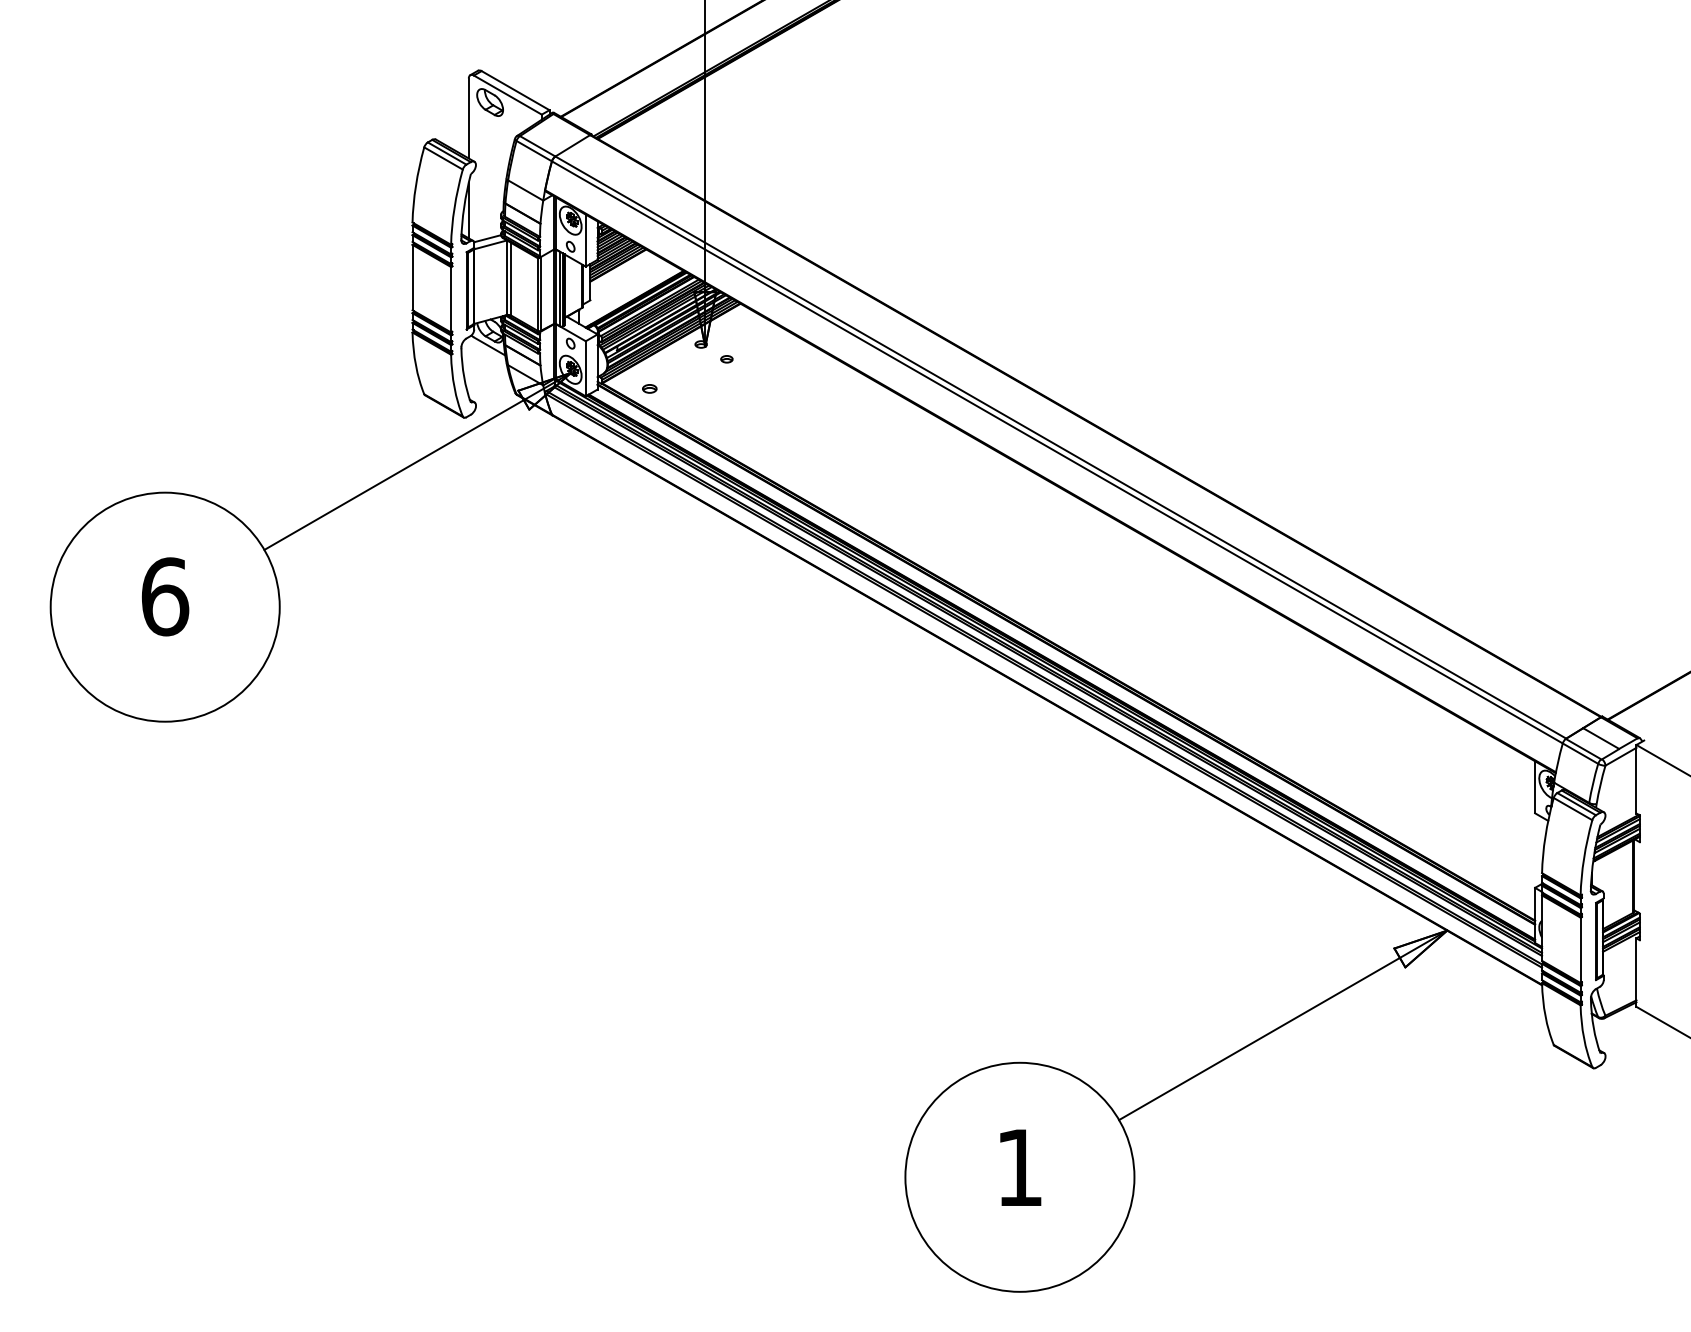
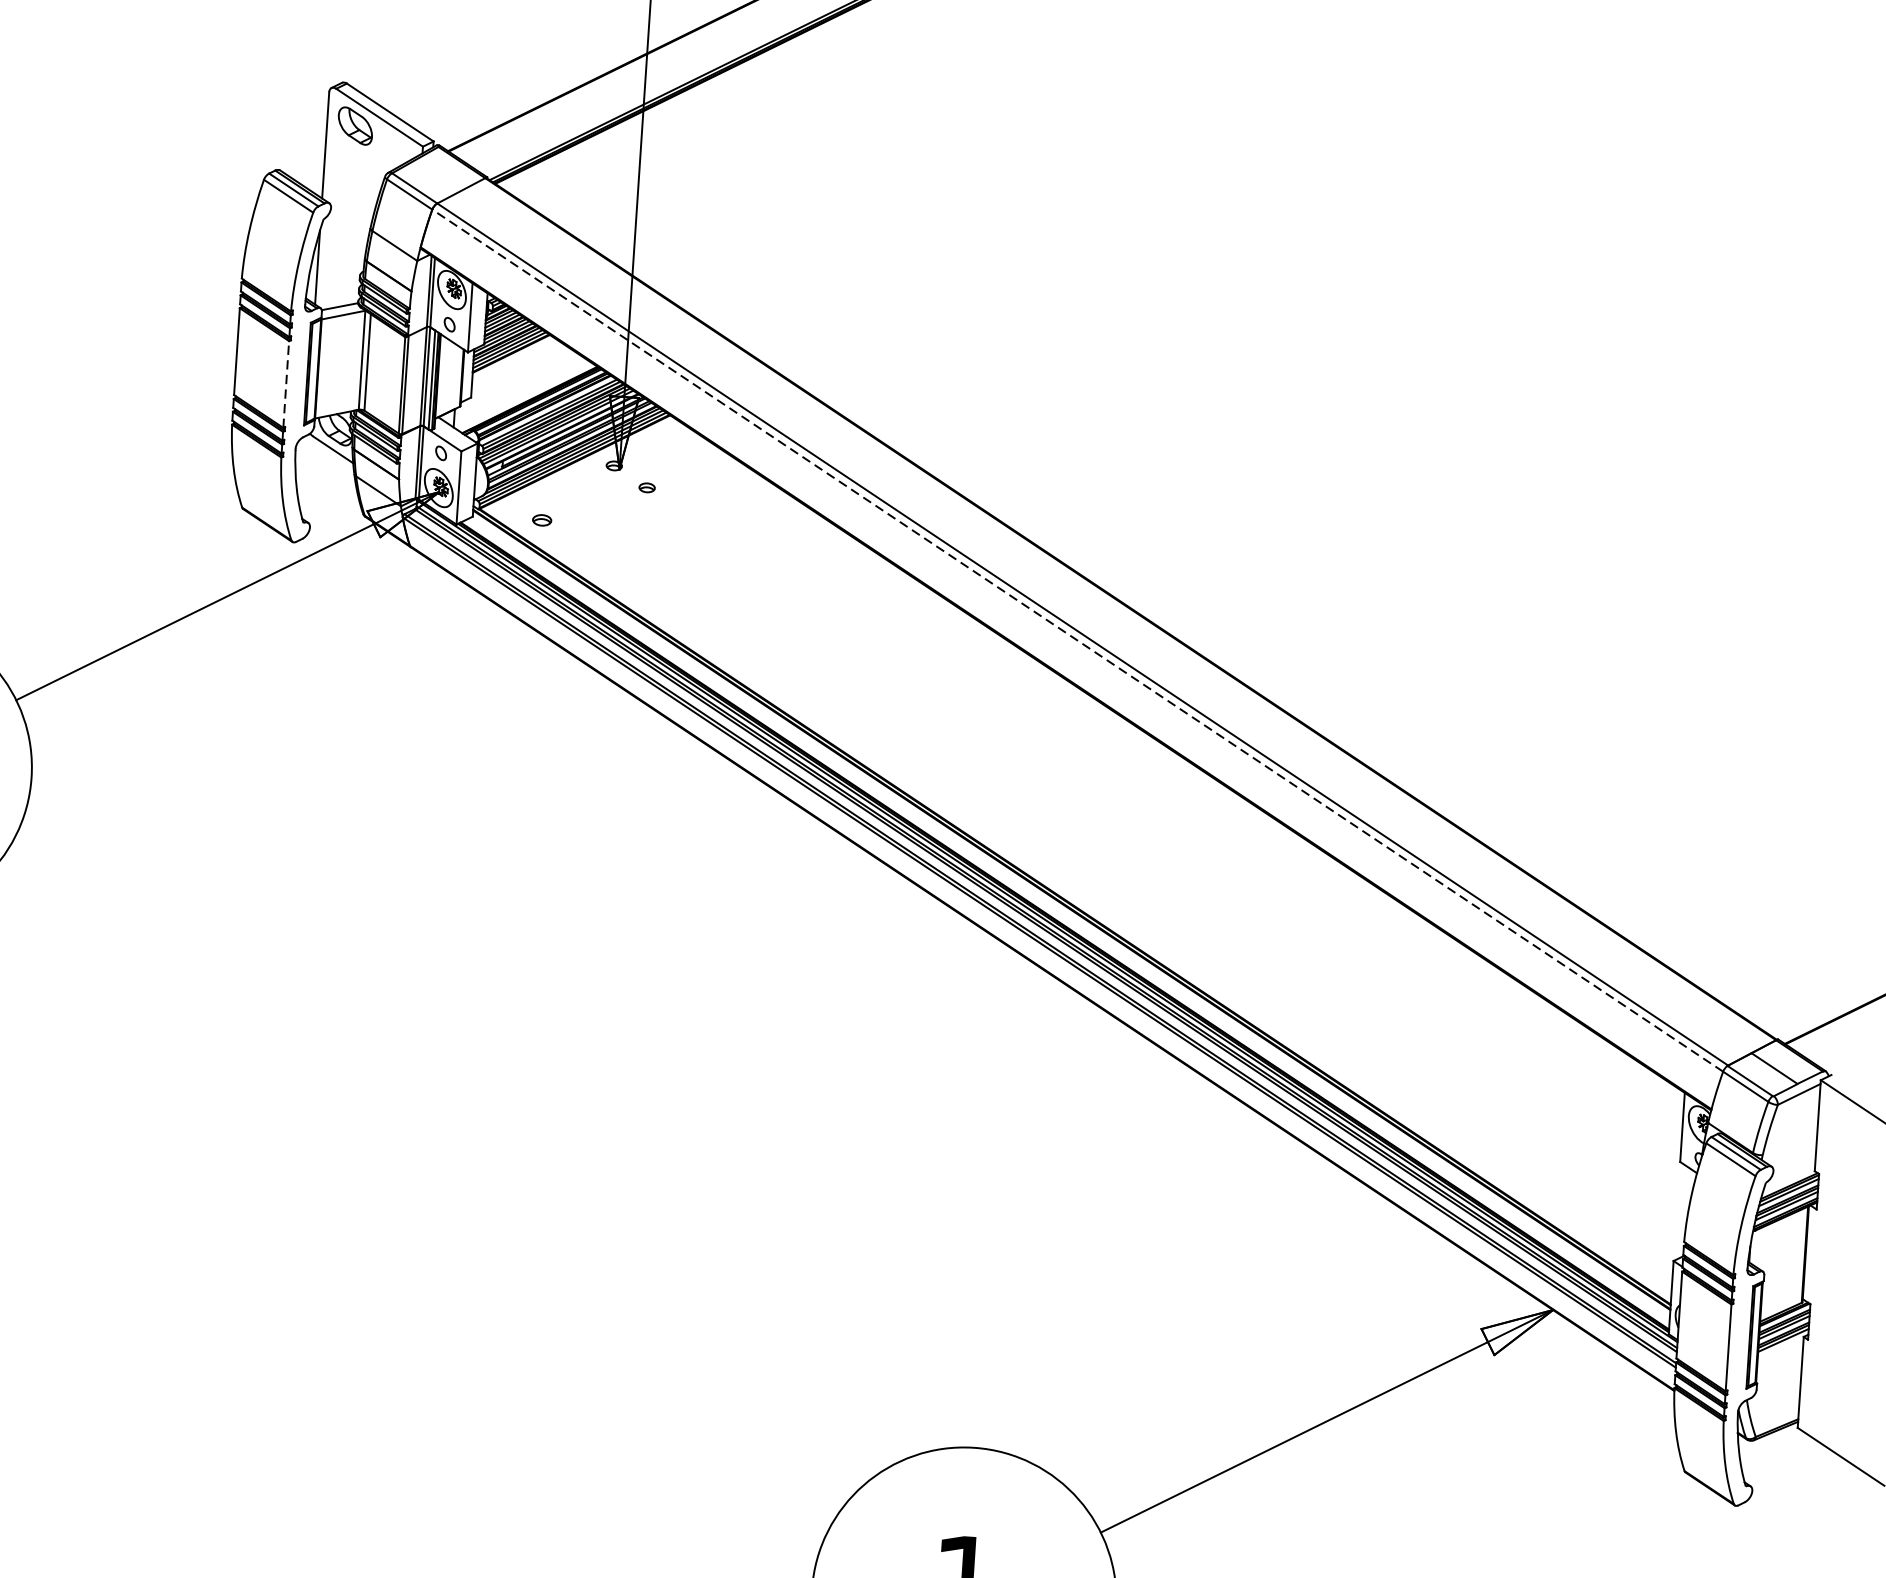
line: (451, 299) -> (286, 384), solid -> dashed
line: (1056, 452) -> (1076, 640), solid -> dashed

